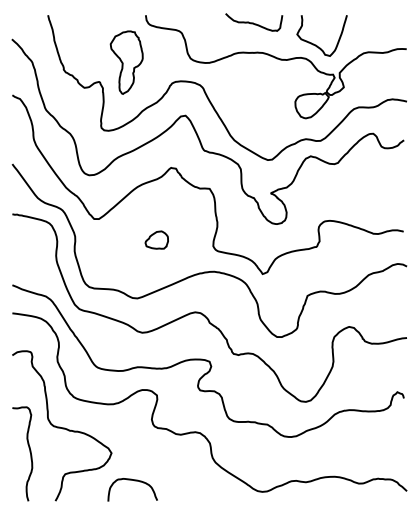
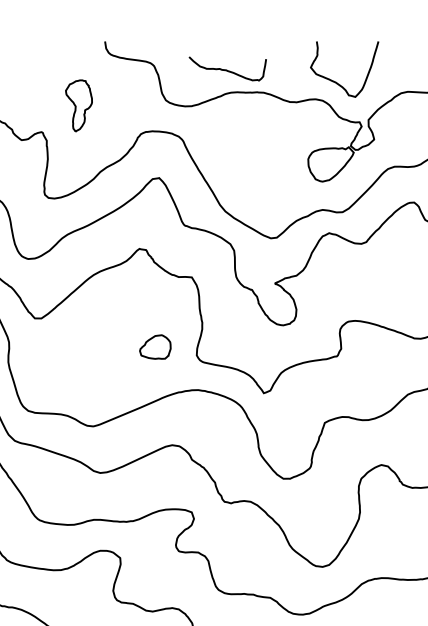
curve: (253, 22) -> (226, 69), moved
part: (126, 62) -> (78, 105), size x0.6
part: (156, 239) -> (154, 346), moved

